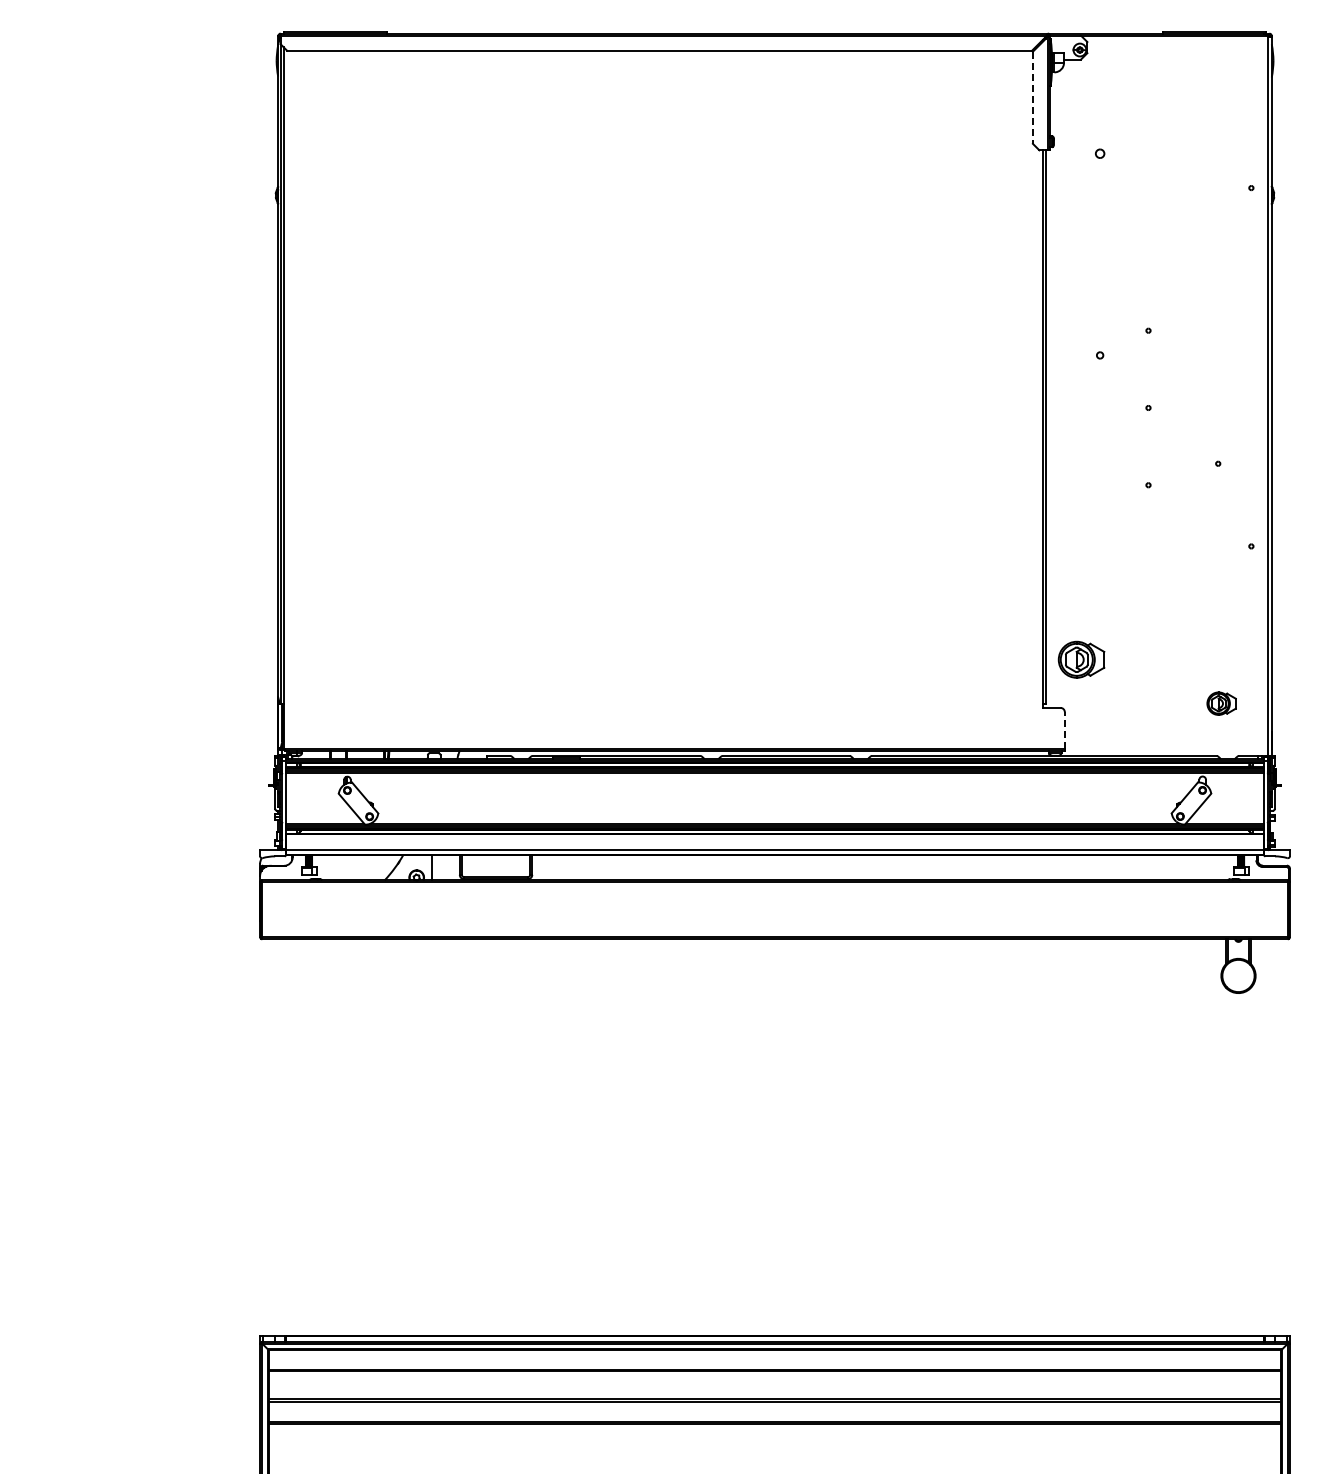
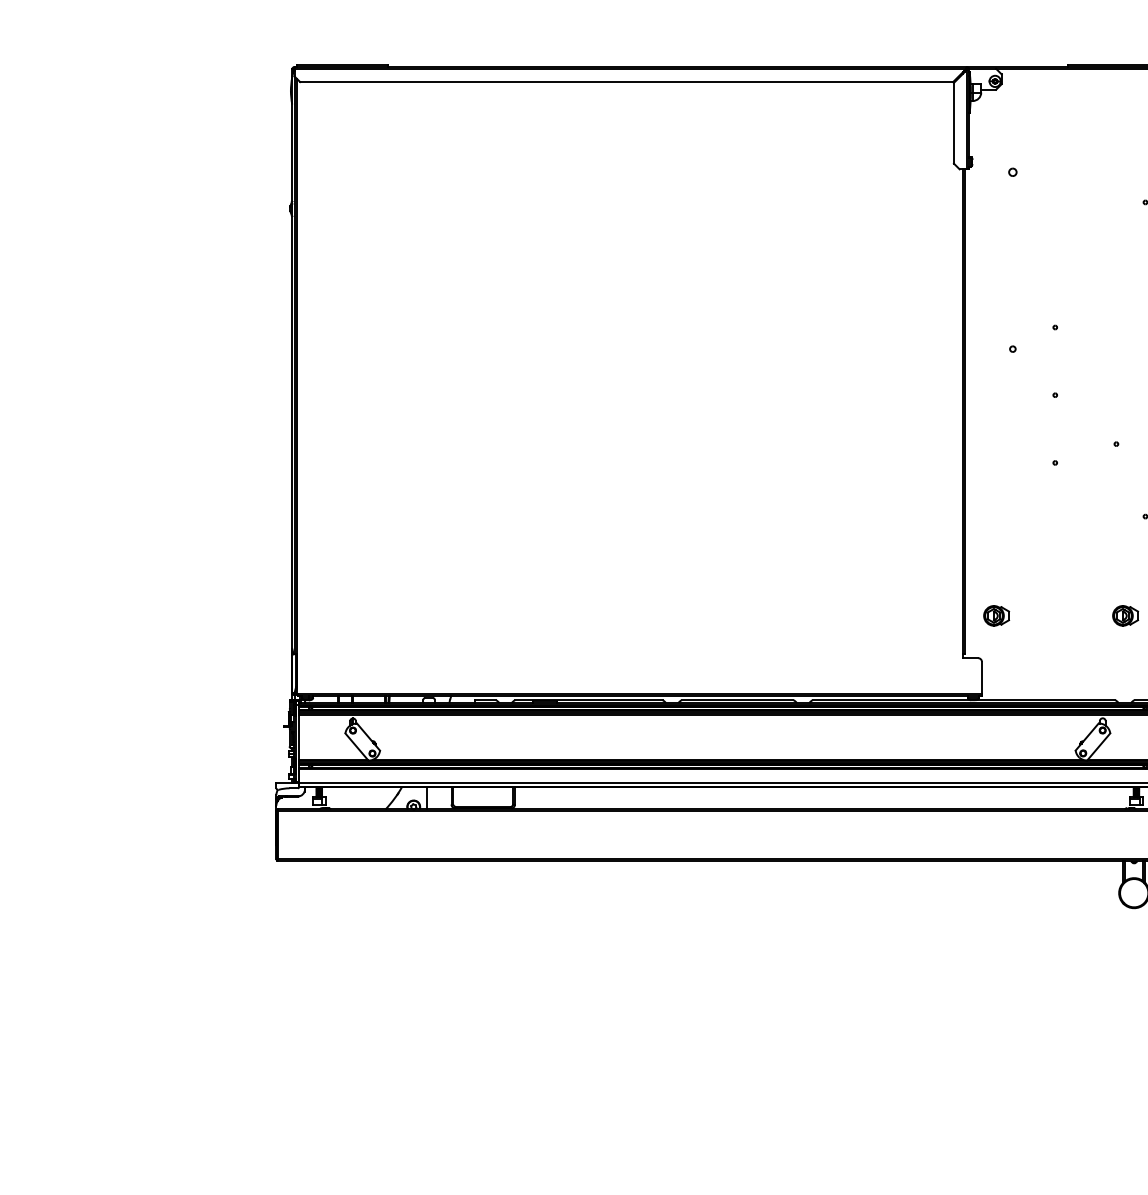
line: (1032, 98) -> (953, 123), dashed -> solid
part: (1081, 659) -> (996, 615), size x0.62
part: (1221, 703) -> (1125, 615), moved
line: (1064, 730) -> (981, 677), dashed -> solid

